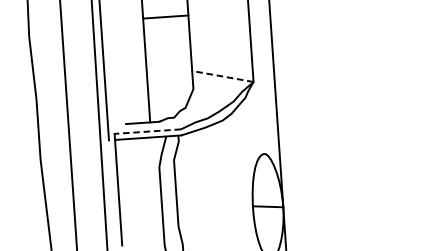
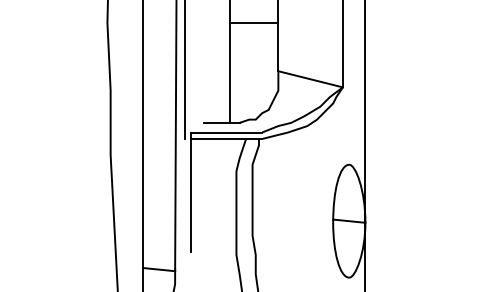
line: (165, 16) -> (253, 22), moved
line: (222, 76) -> (310, 79), dashed -> solid
line: (147, 131) -> (226, 132), dashed -> solid

